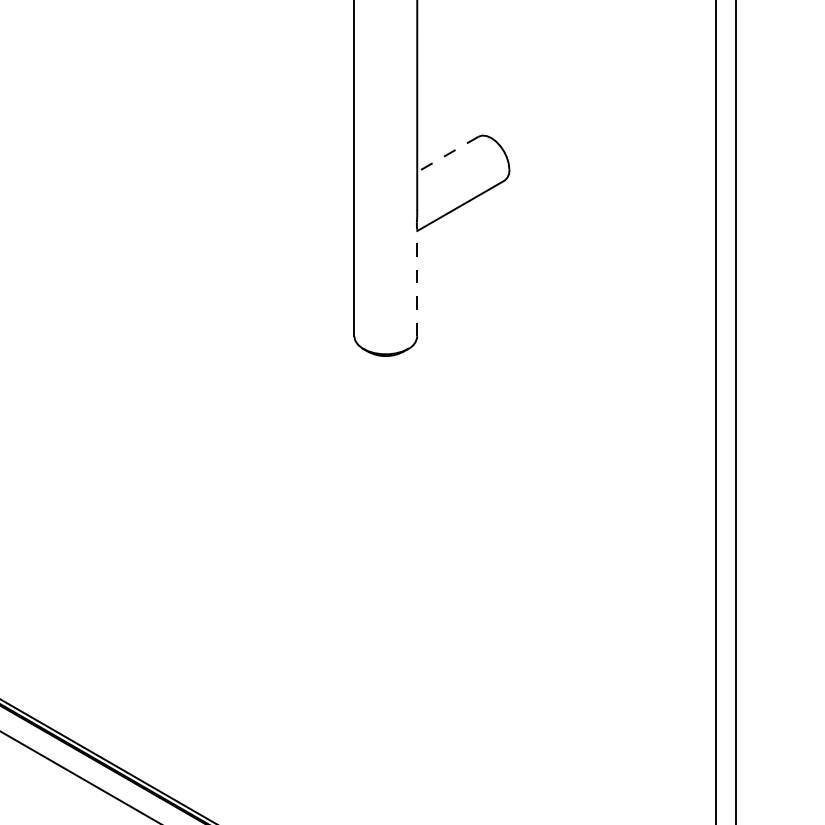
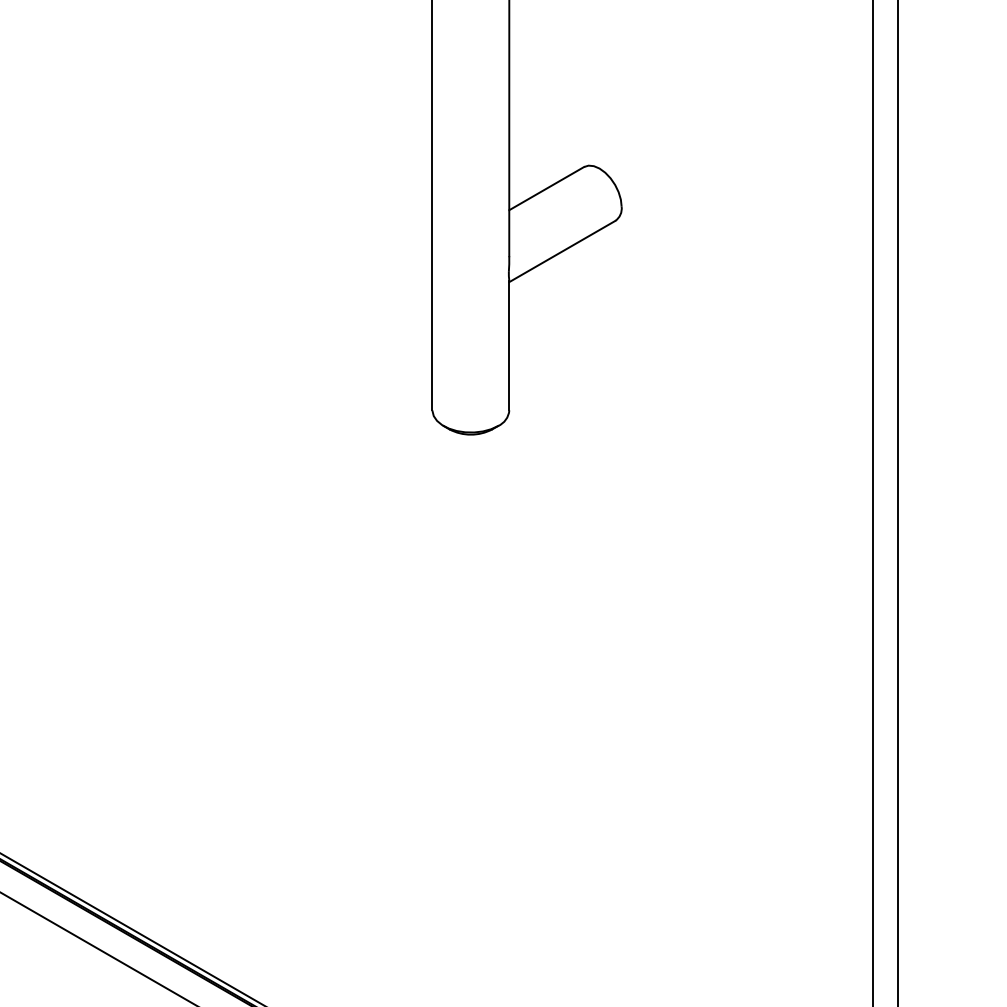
line: (447, 154) -> (546, 188), dashed -> solid
line: (417, 282) -> (509, 344), dashed -> solid

